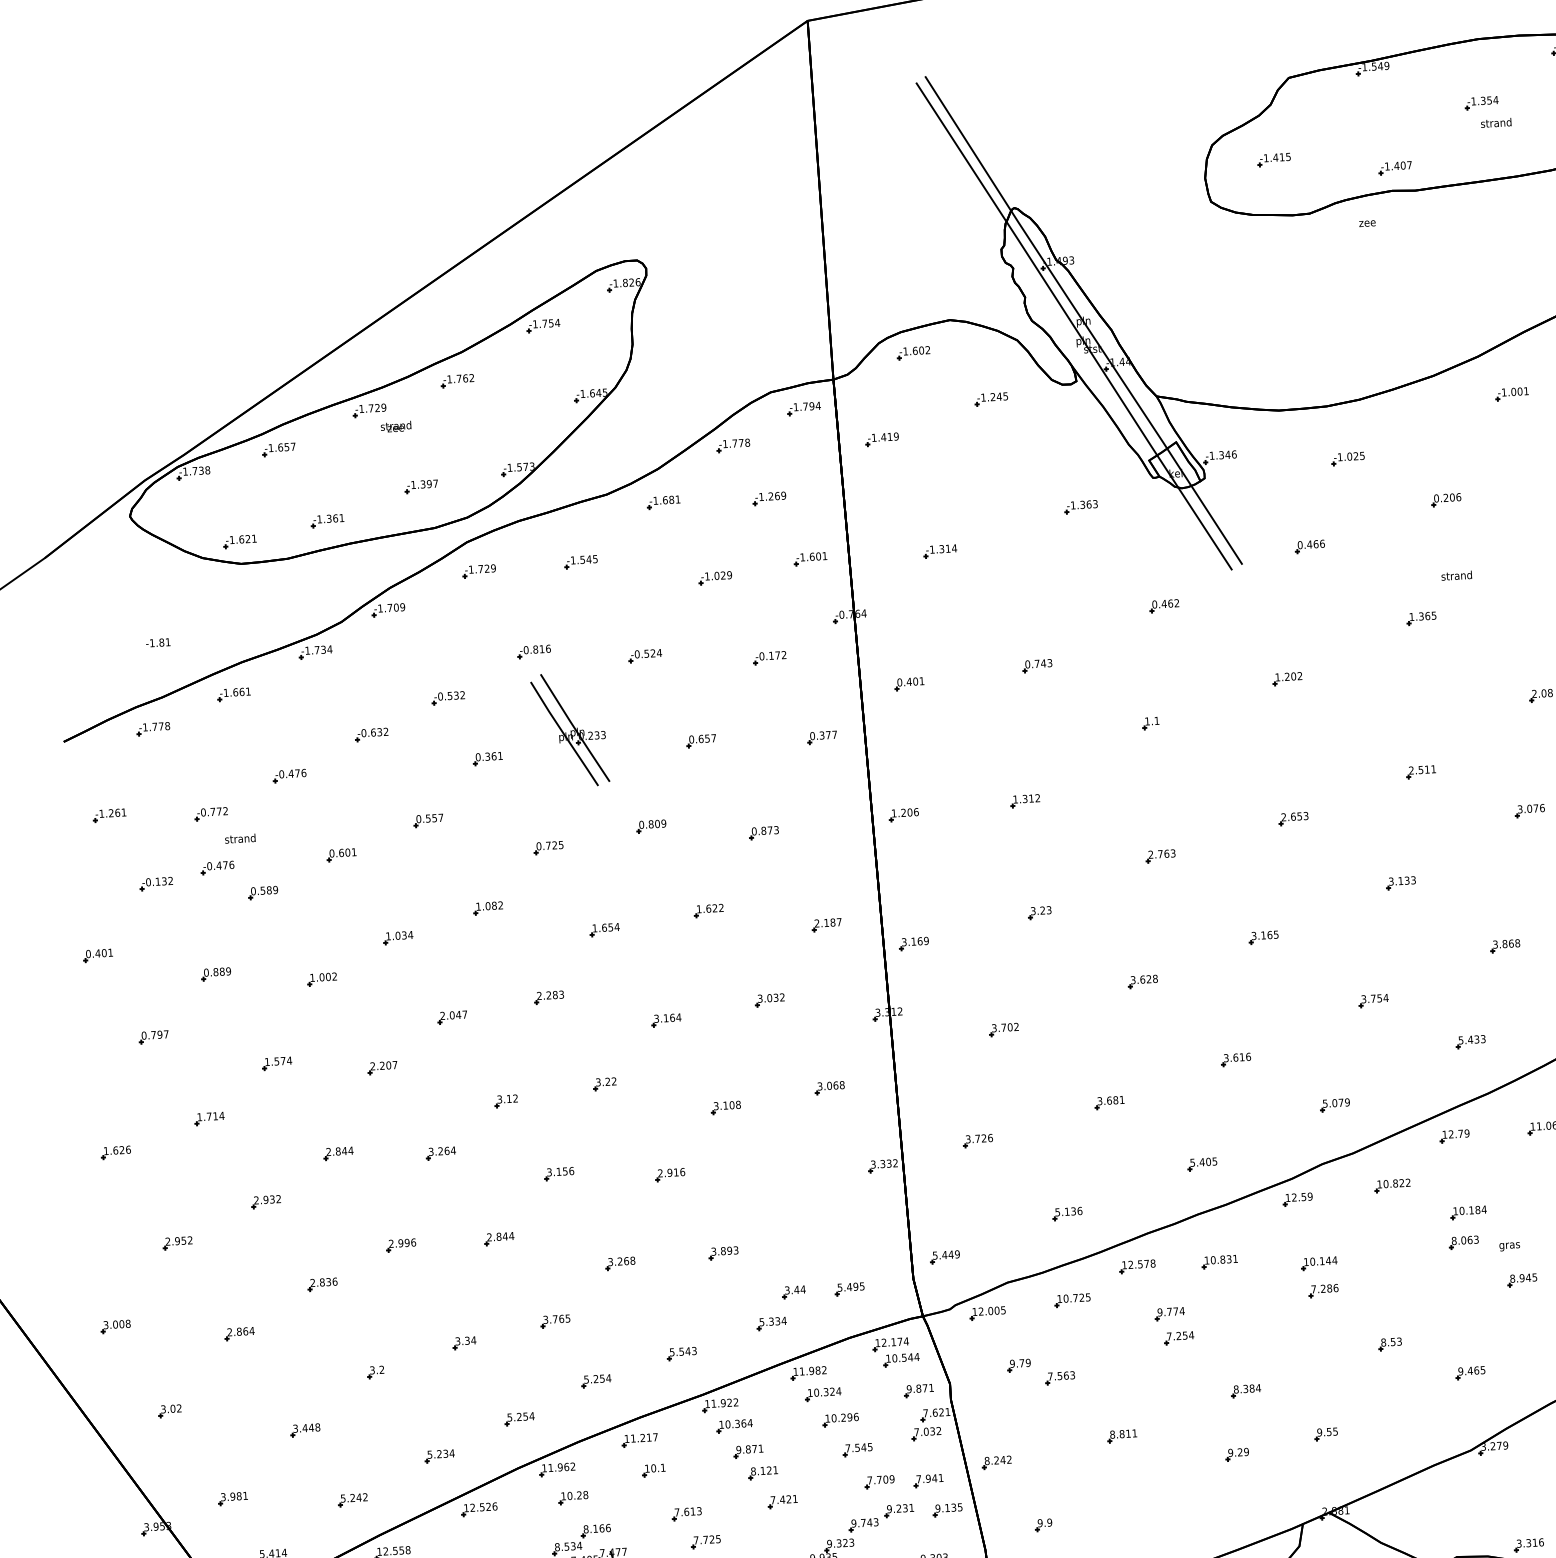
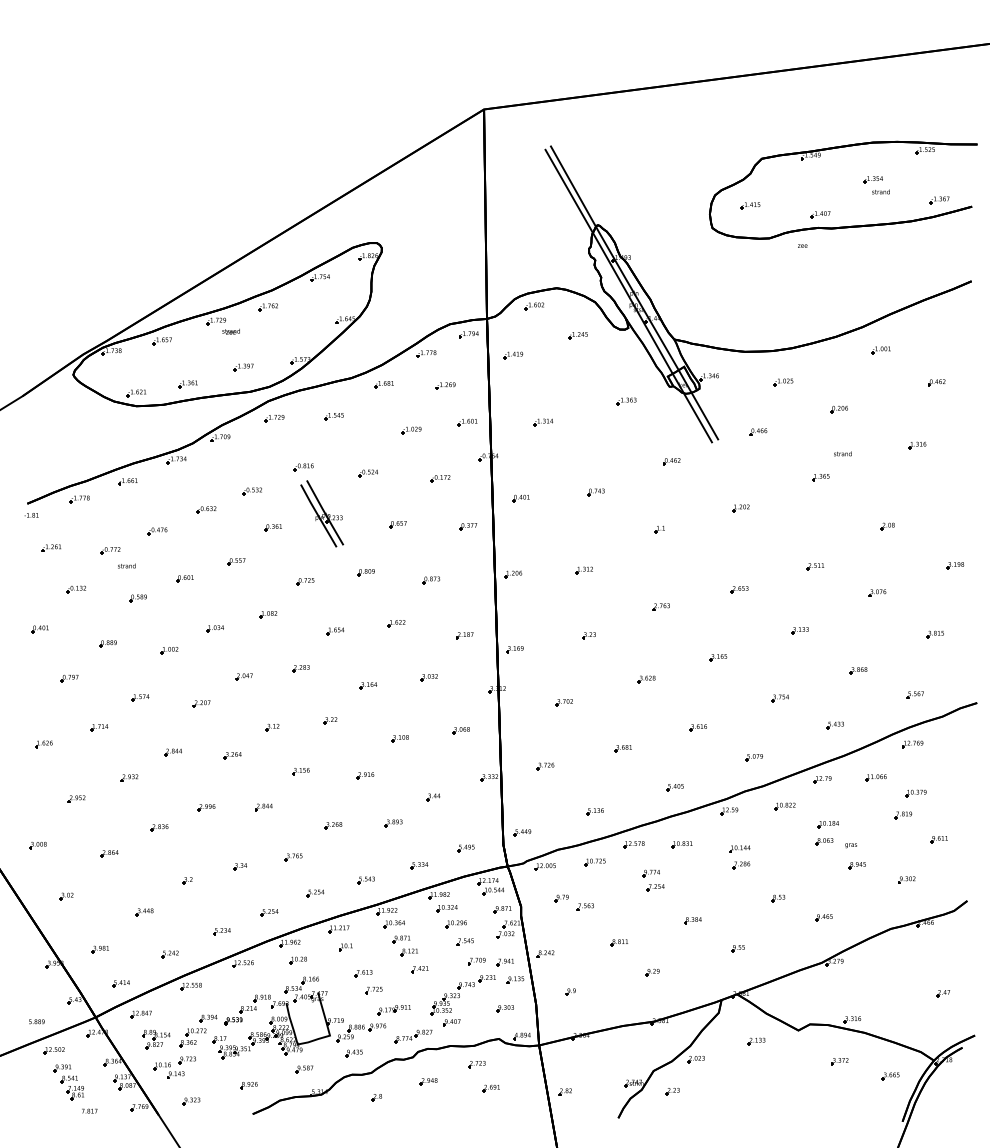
text: (158, 643) -> (31, 515), moved
part: (217, 868) -> (112, 582), removed
part: (794, 1292) -> (433, 797), moved
part: (1236, 1454) -> (652, 972), moved

